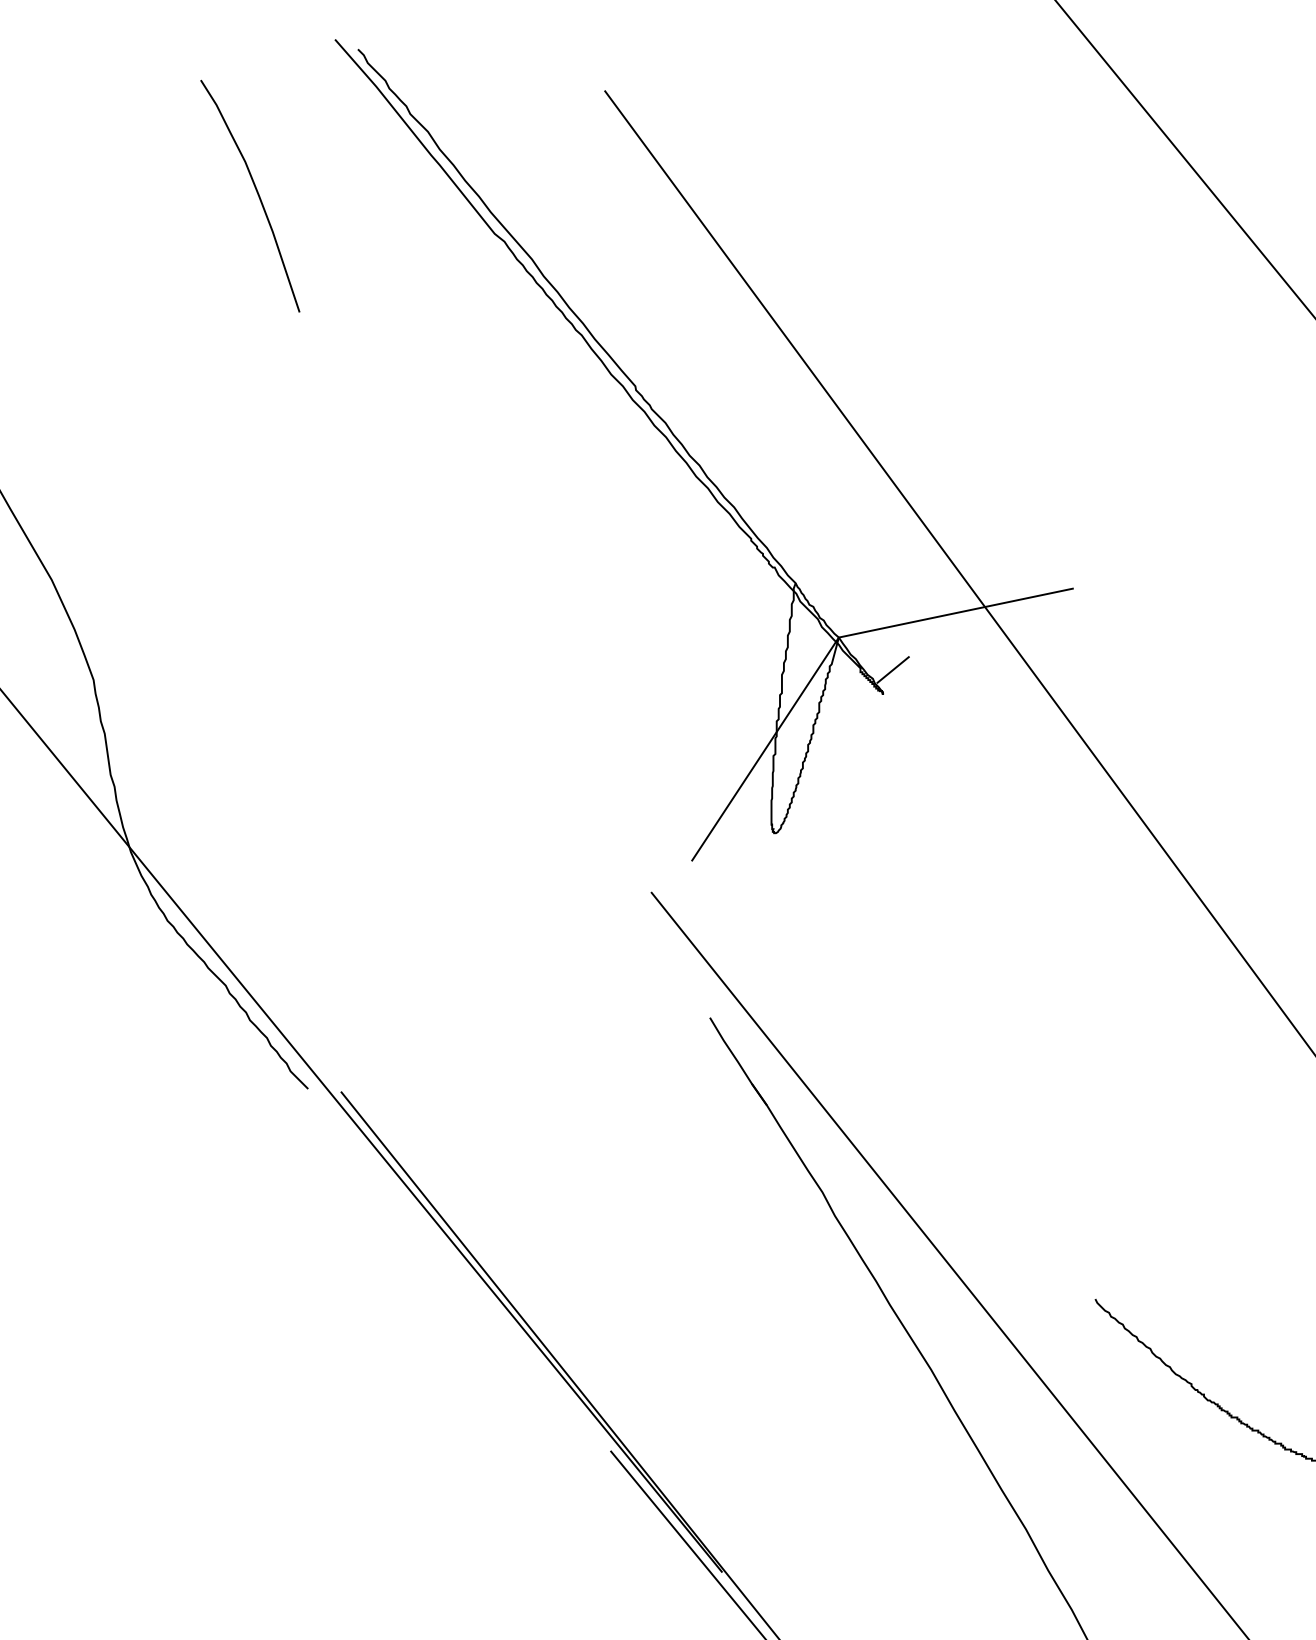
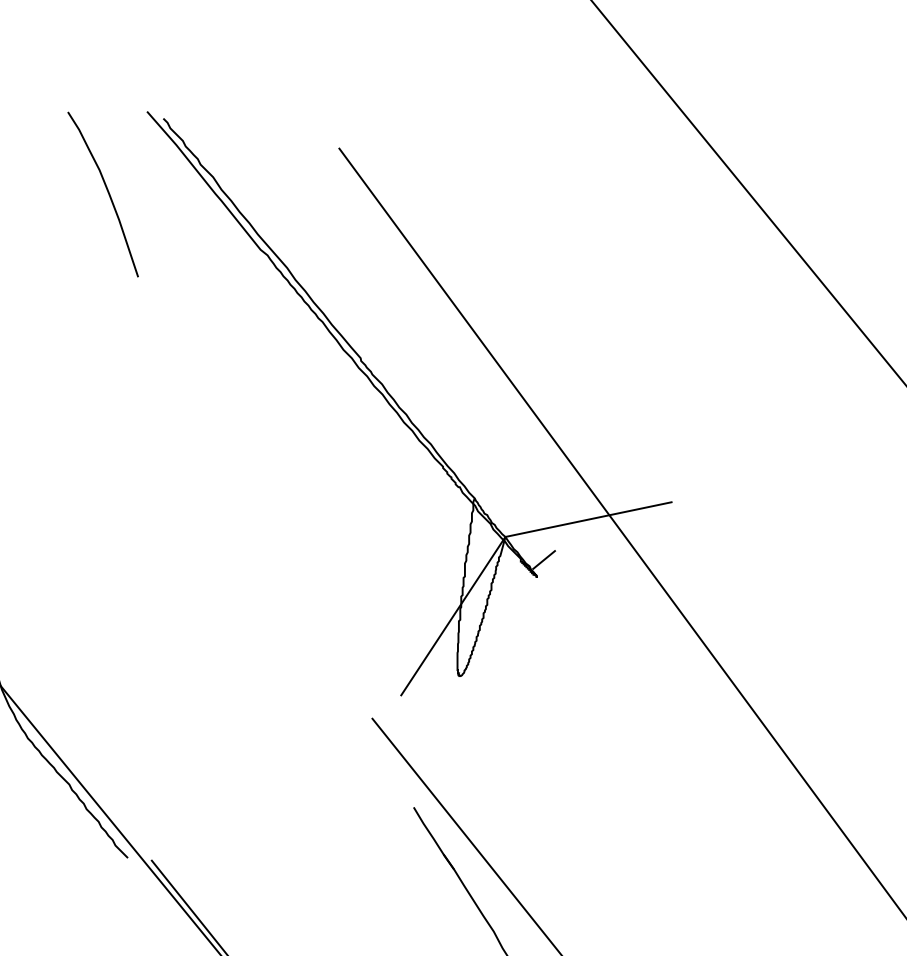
curve: (256, 192) -> (107, 191), moved

